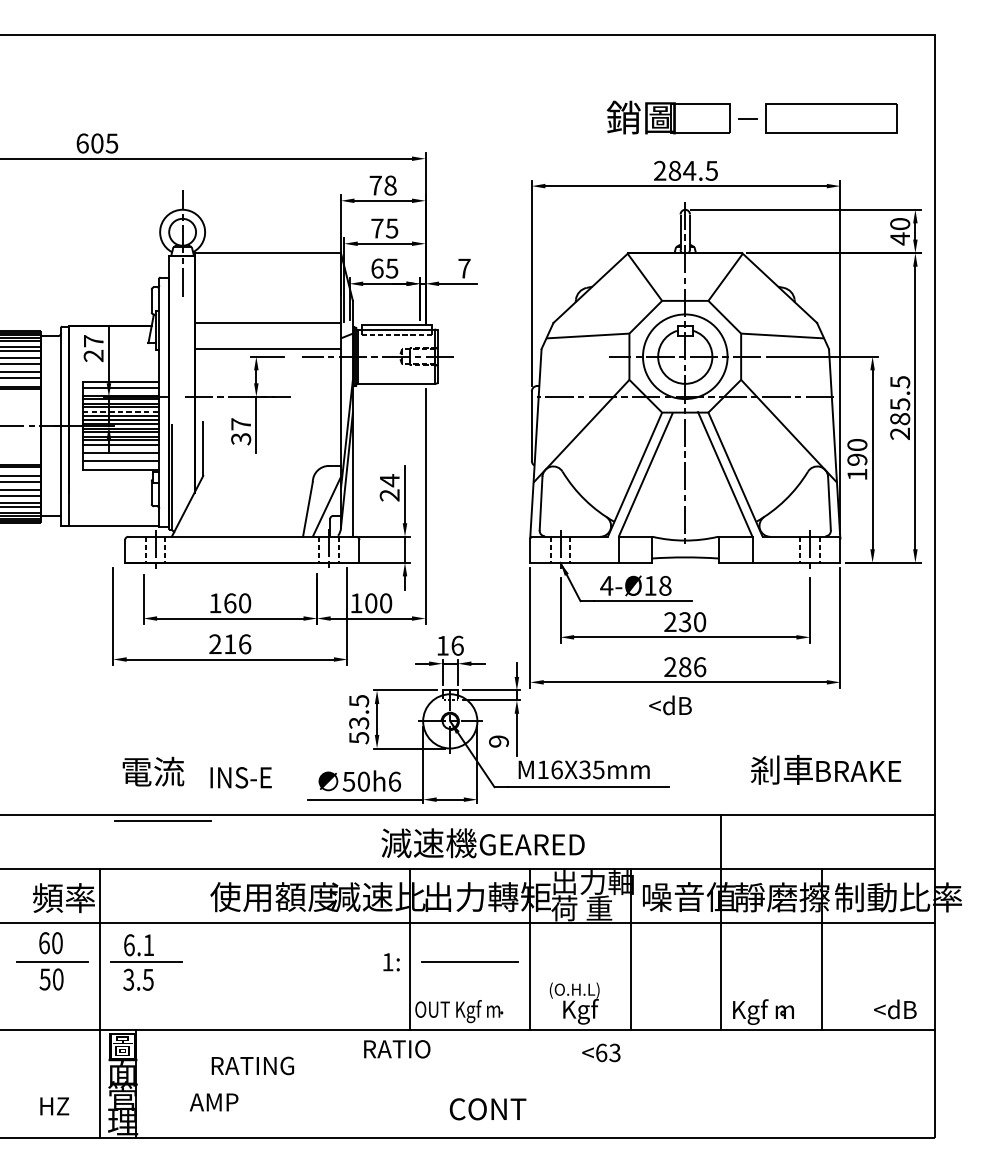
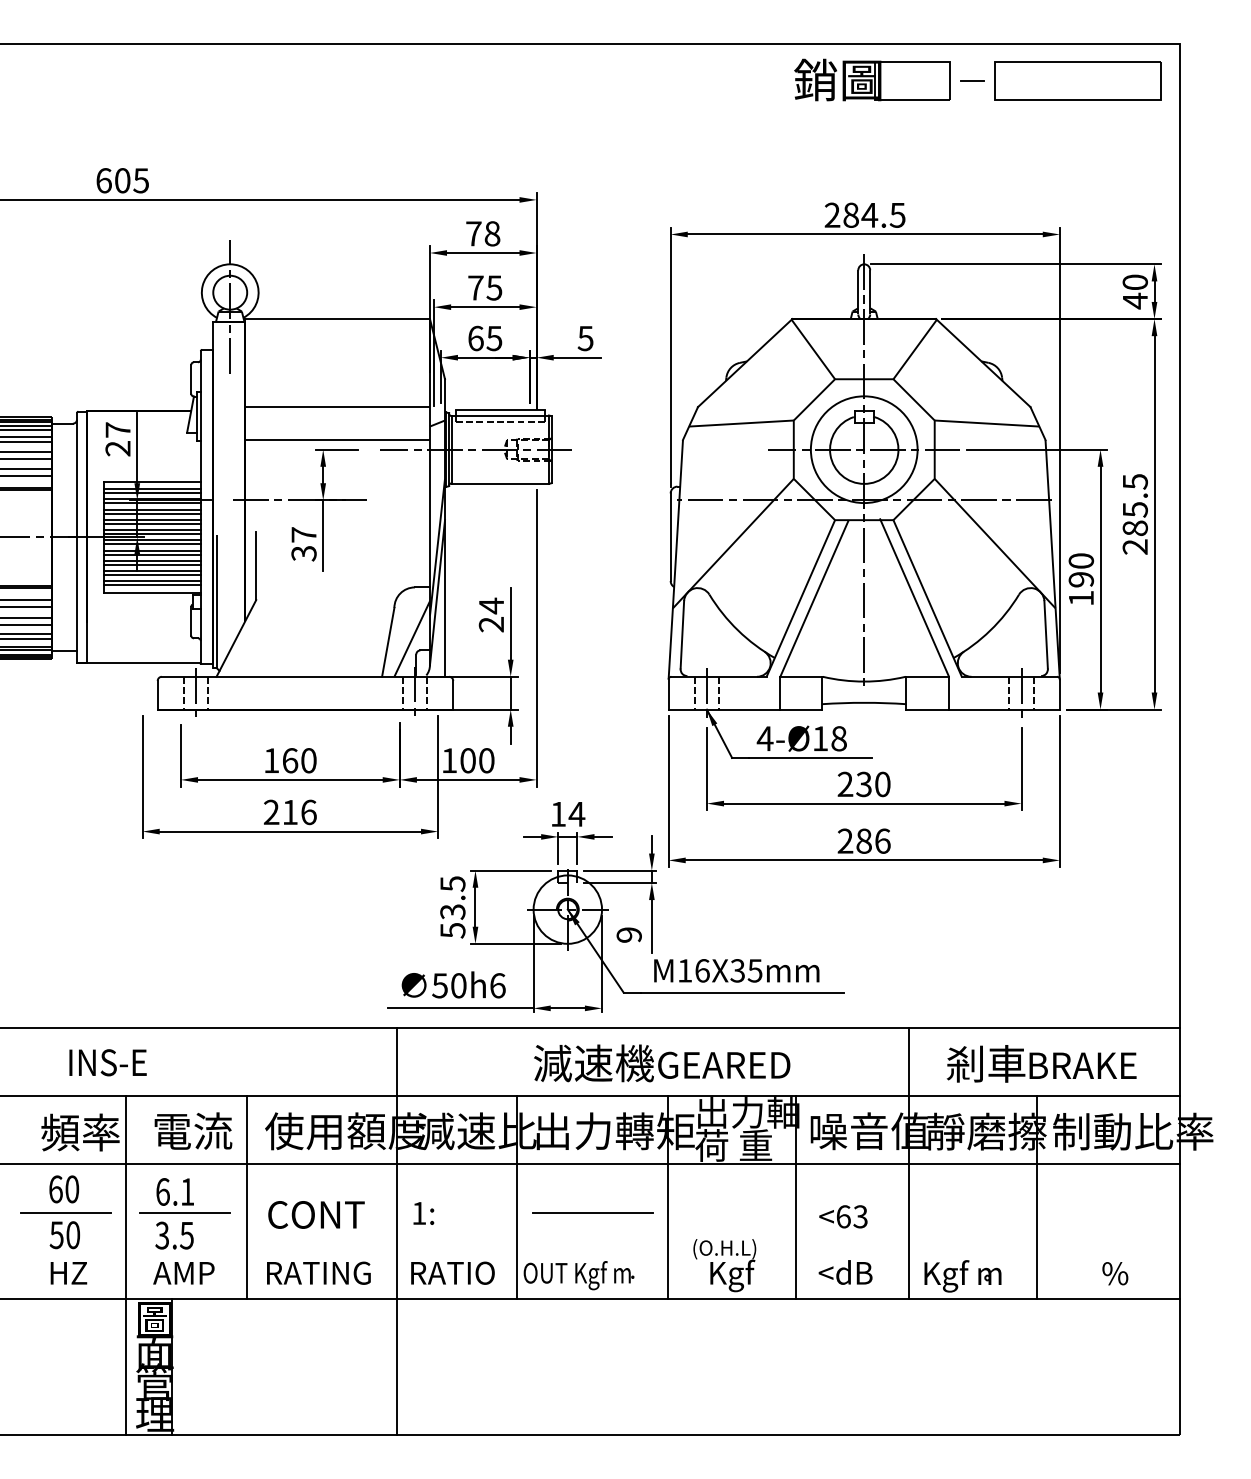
part: (752, 117) -> (977, 79), moved
text: (464, 268) -> (585, 338), 7 -> 5
line: (121, 391) -> (152, 493), added
line: (121, 412) -> (153, 519), dashed -> solid
line: (121, 447) -> (152, 564), added
line: (121, 456) -> (152, 575), added
line: (121, 464) -> (152, 585), added
text: (457, 645) -> (576, 813), 16 -> 14
text: (670, 705) -> (845, 1272), moved
text: (825, 769) -> (1041, 1063), moved
text: (153, 771) -> (193, 1130), moved
text: (240, 777) -> (107, 1062), moved
line: (163, 821) -> (205, 1035), removed
text: (483, 843) -> (662, 1063), moved
line: (195, 949) -> (246, 1197), added
text: (391, 962) -> (423, 1213), moved
line: (315, 976) -> (397, 1231), added
text: (895, 1009) -> (1129, 1272), <dB -> %
text: (396, 1048) -> (452, 1272), moved
text: (601, 1052) -> (843, 1216), moved
text: (252, 1065) -> (318, 1272), moved
text: (213, 1102) -> (183, 1273), moved
text: (54, 1106) -> (68, 1273), moved
text: (488, 1108) -> (316, 1214), moved

